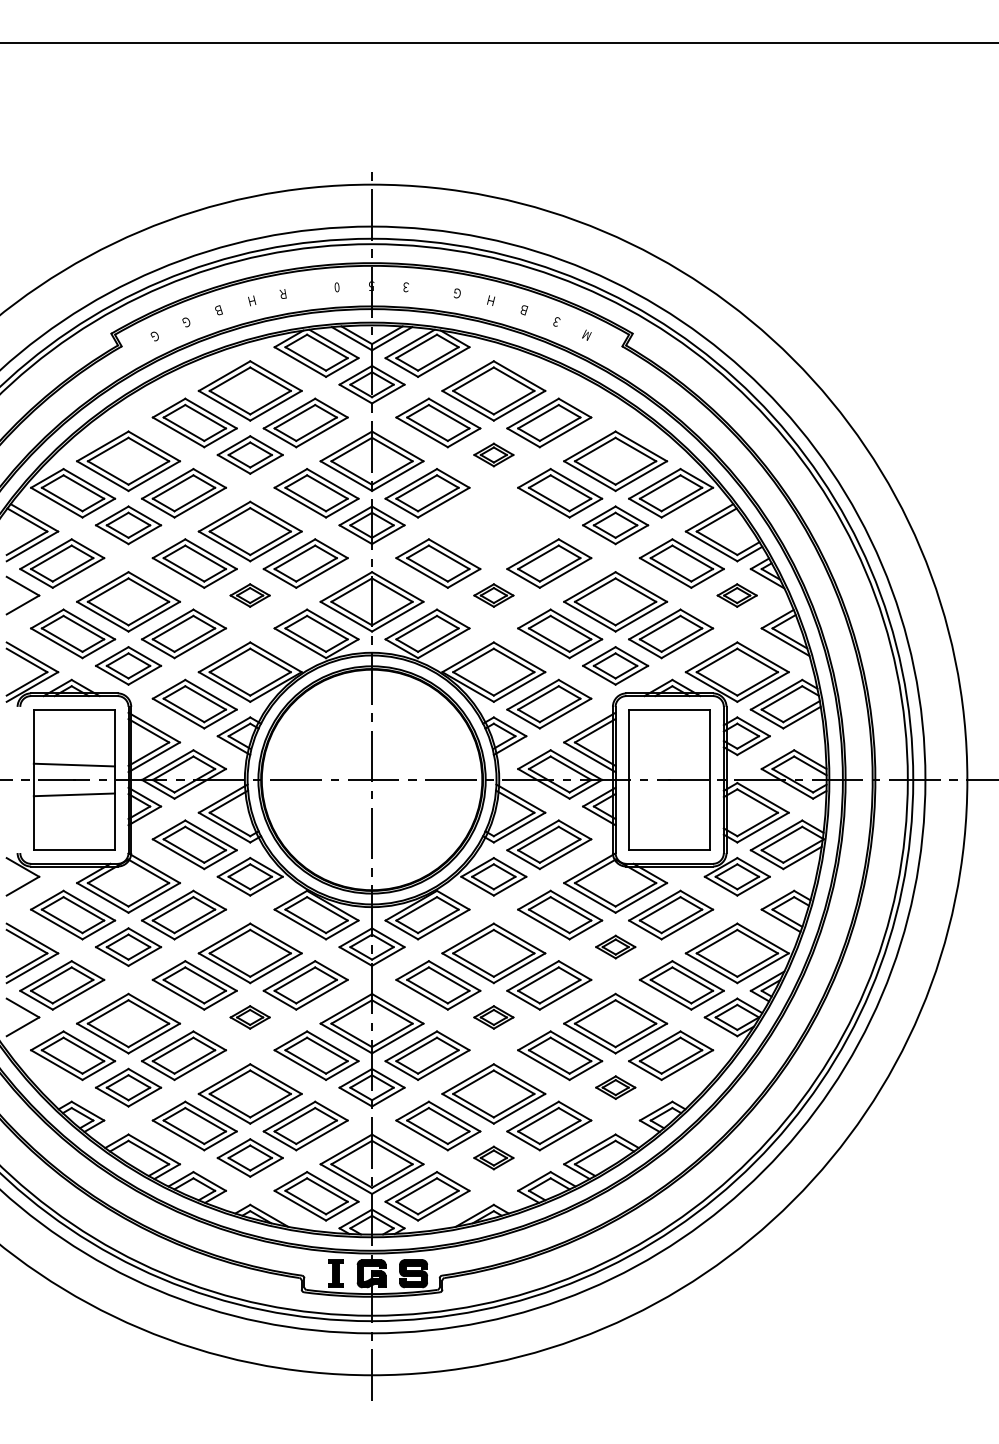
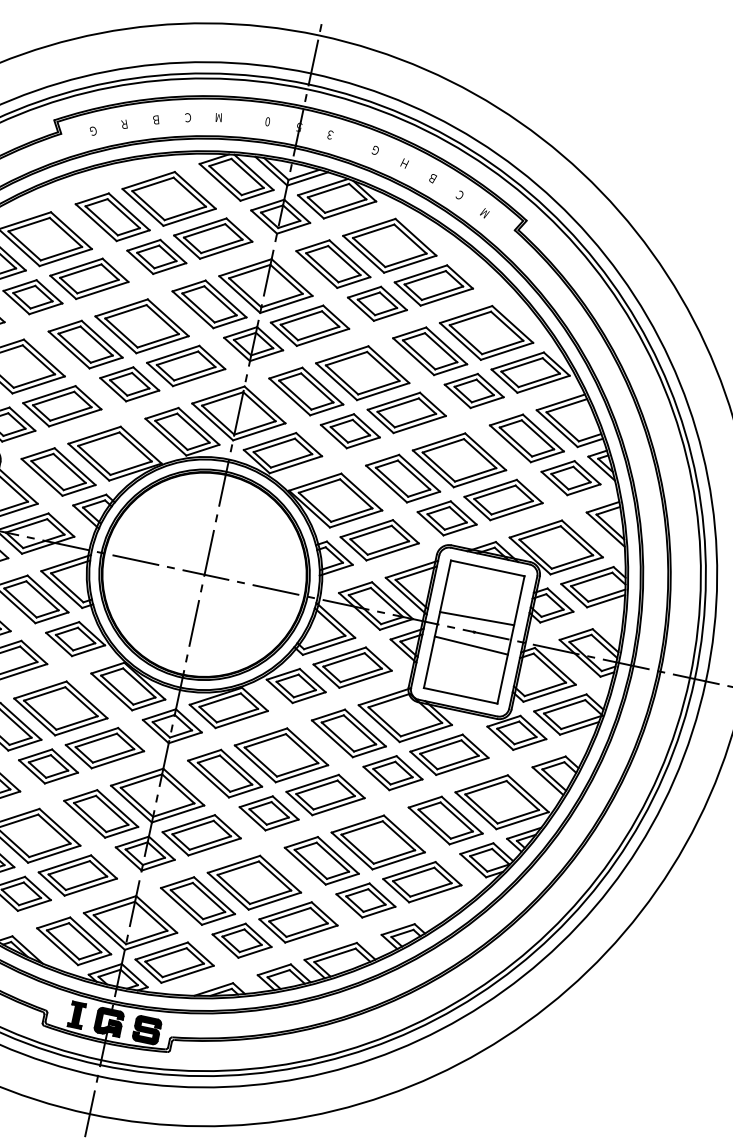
text: (283, 293) -> (218, 117), Ｒ -> M
text: (252, 300) -> (188, 117), Ｈ -> Ｃ
text: (556, 321) -> (459, 194), ３ -> Ｃ
text: (186, 322) -> (124, 124), Ｇ -> Ｒ
part: (493, 454) -> (377, 303), size x1.67
part: (493, 531) -> (362, 373), added
part: (249, 595) -> (129, 384), size x1.67
part: (493, 595) -> (350, 431), size x1.67
part: (736, 595) -> (570, 477), size x1.67
line: (669, 764) -> (477, 618), added
line: (669, 794) -> (471, 645), added
part: (615, 946) -> (393, 772), size x1.67
part: (249, 1017) -> (47, 766), size x1.67
part: (493, 1017) -> (268, 813), size x1.67
part: (615, 1087) -> (365, 900), size x1.67
part: (493, 1157) -> (241, 940), size x1.67

